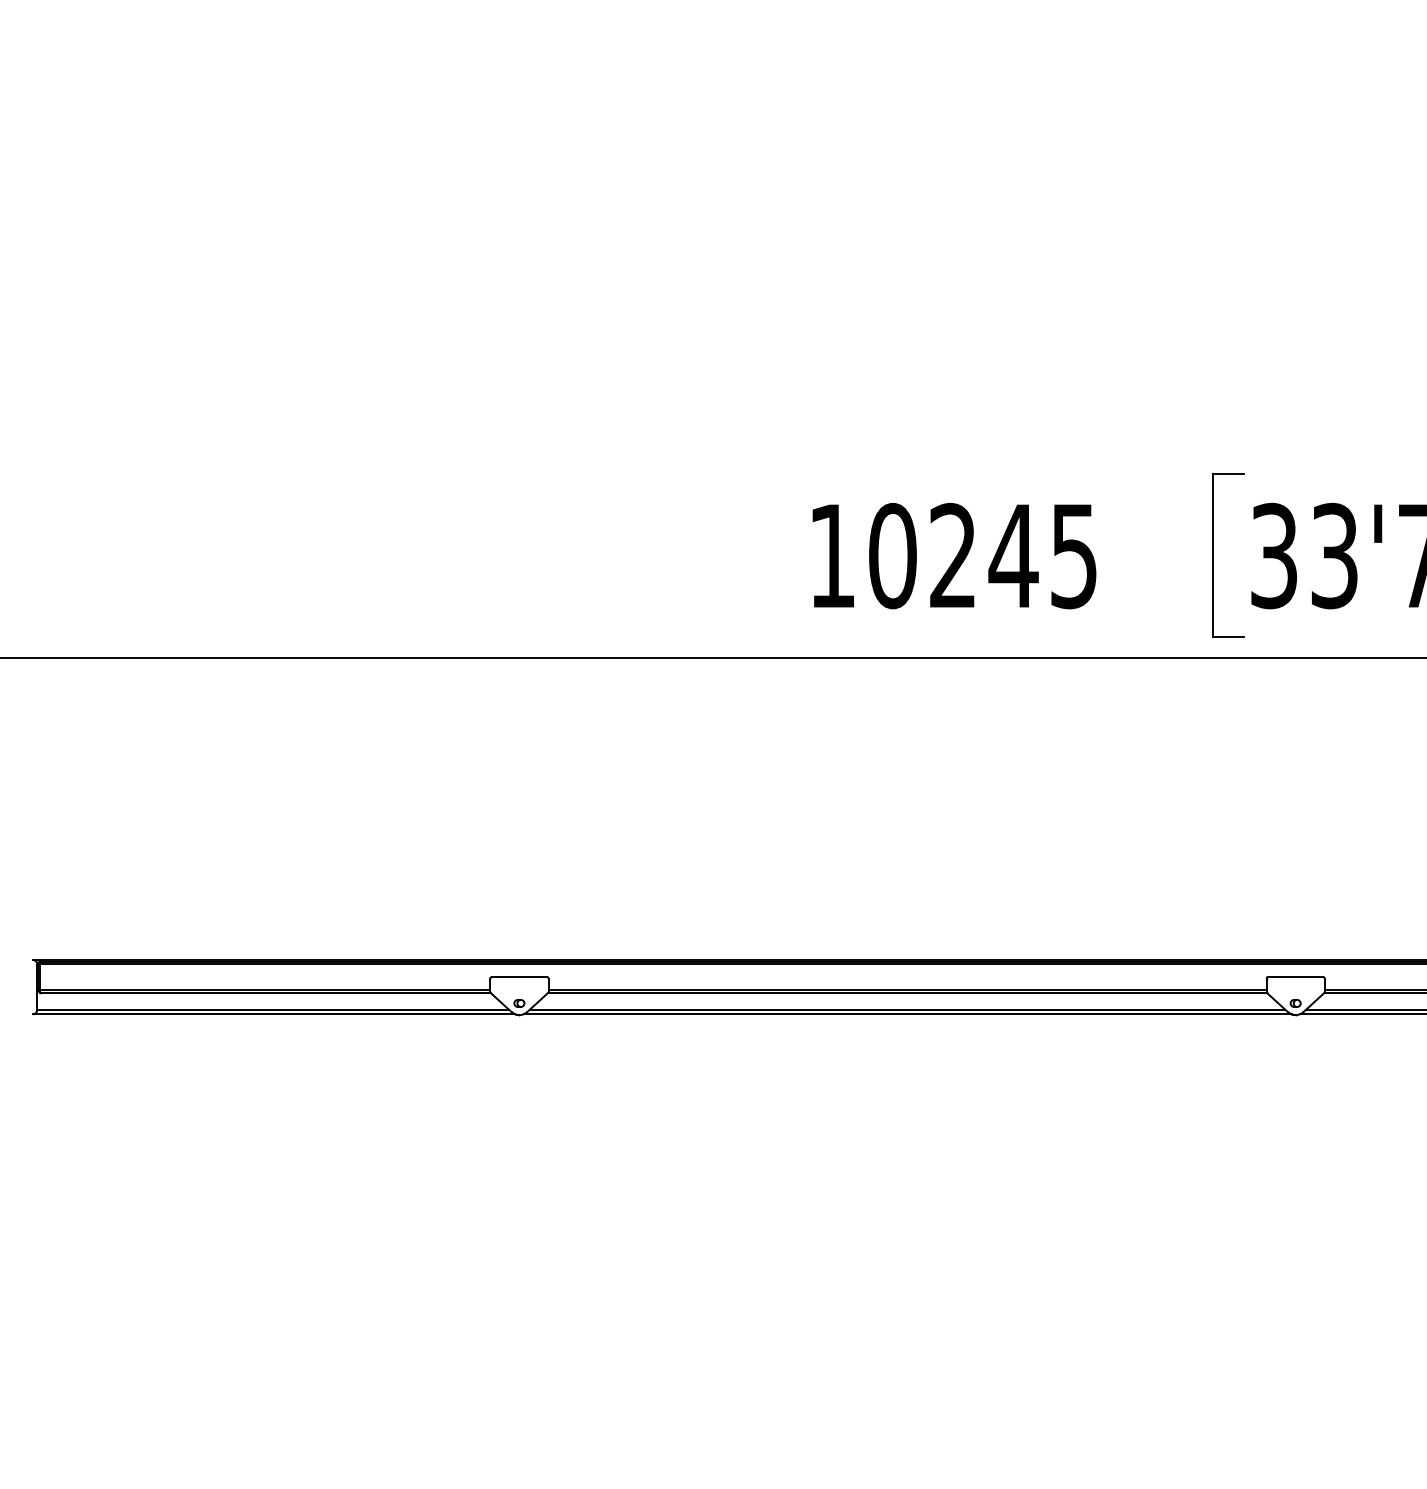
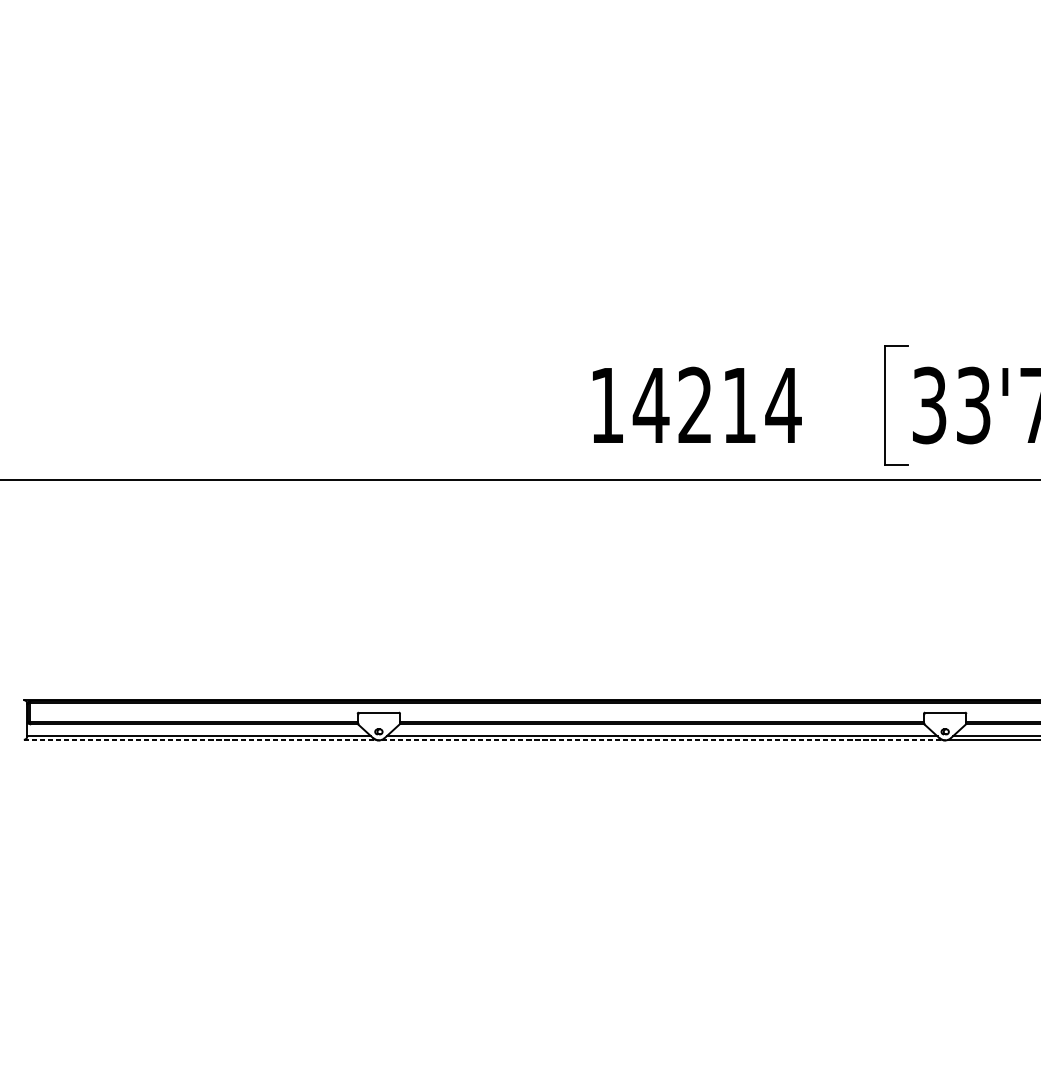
text: (983, 555) -> (717, 405), 10245 -> 14214
line: (274, 1014) -> (200, 739), solid -> dashed
line: (907, 1014) -> (662, 739), solid -> dashed

